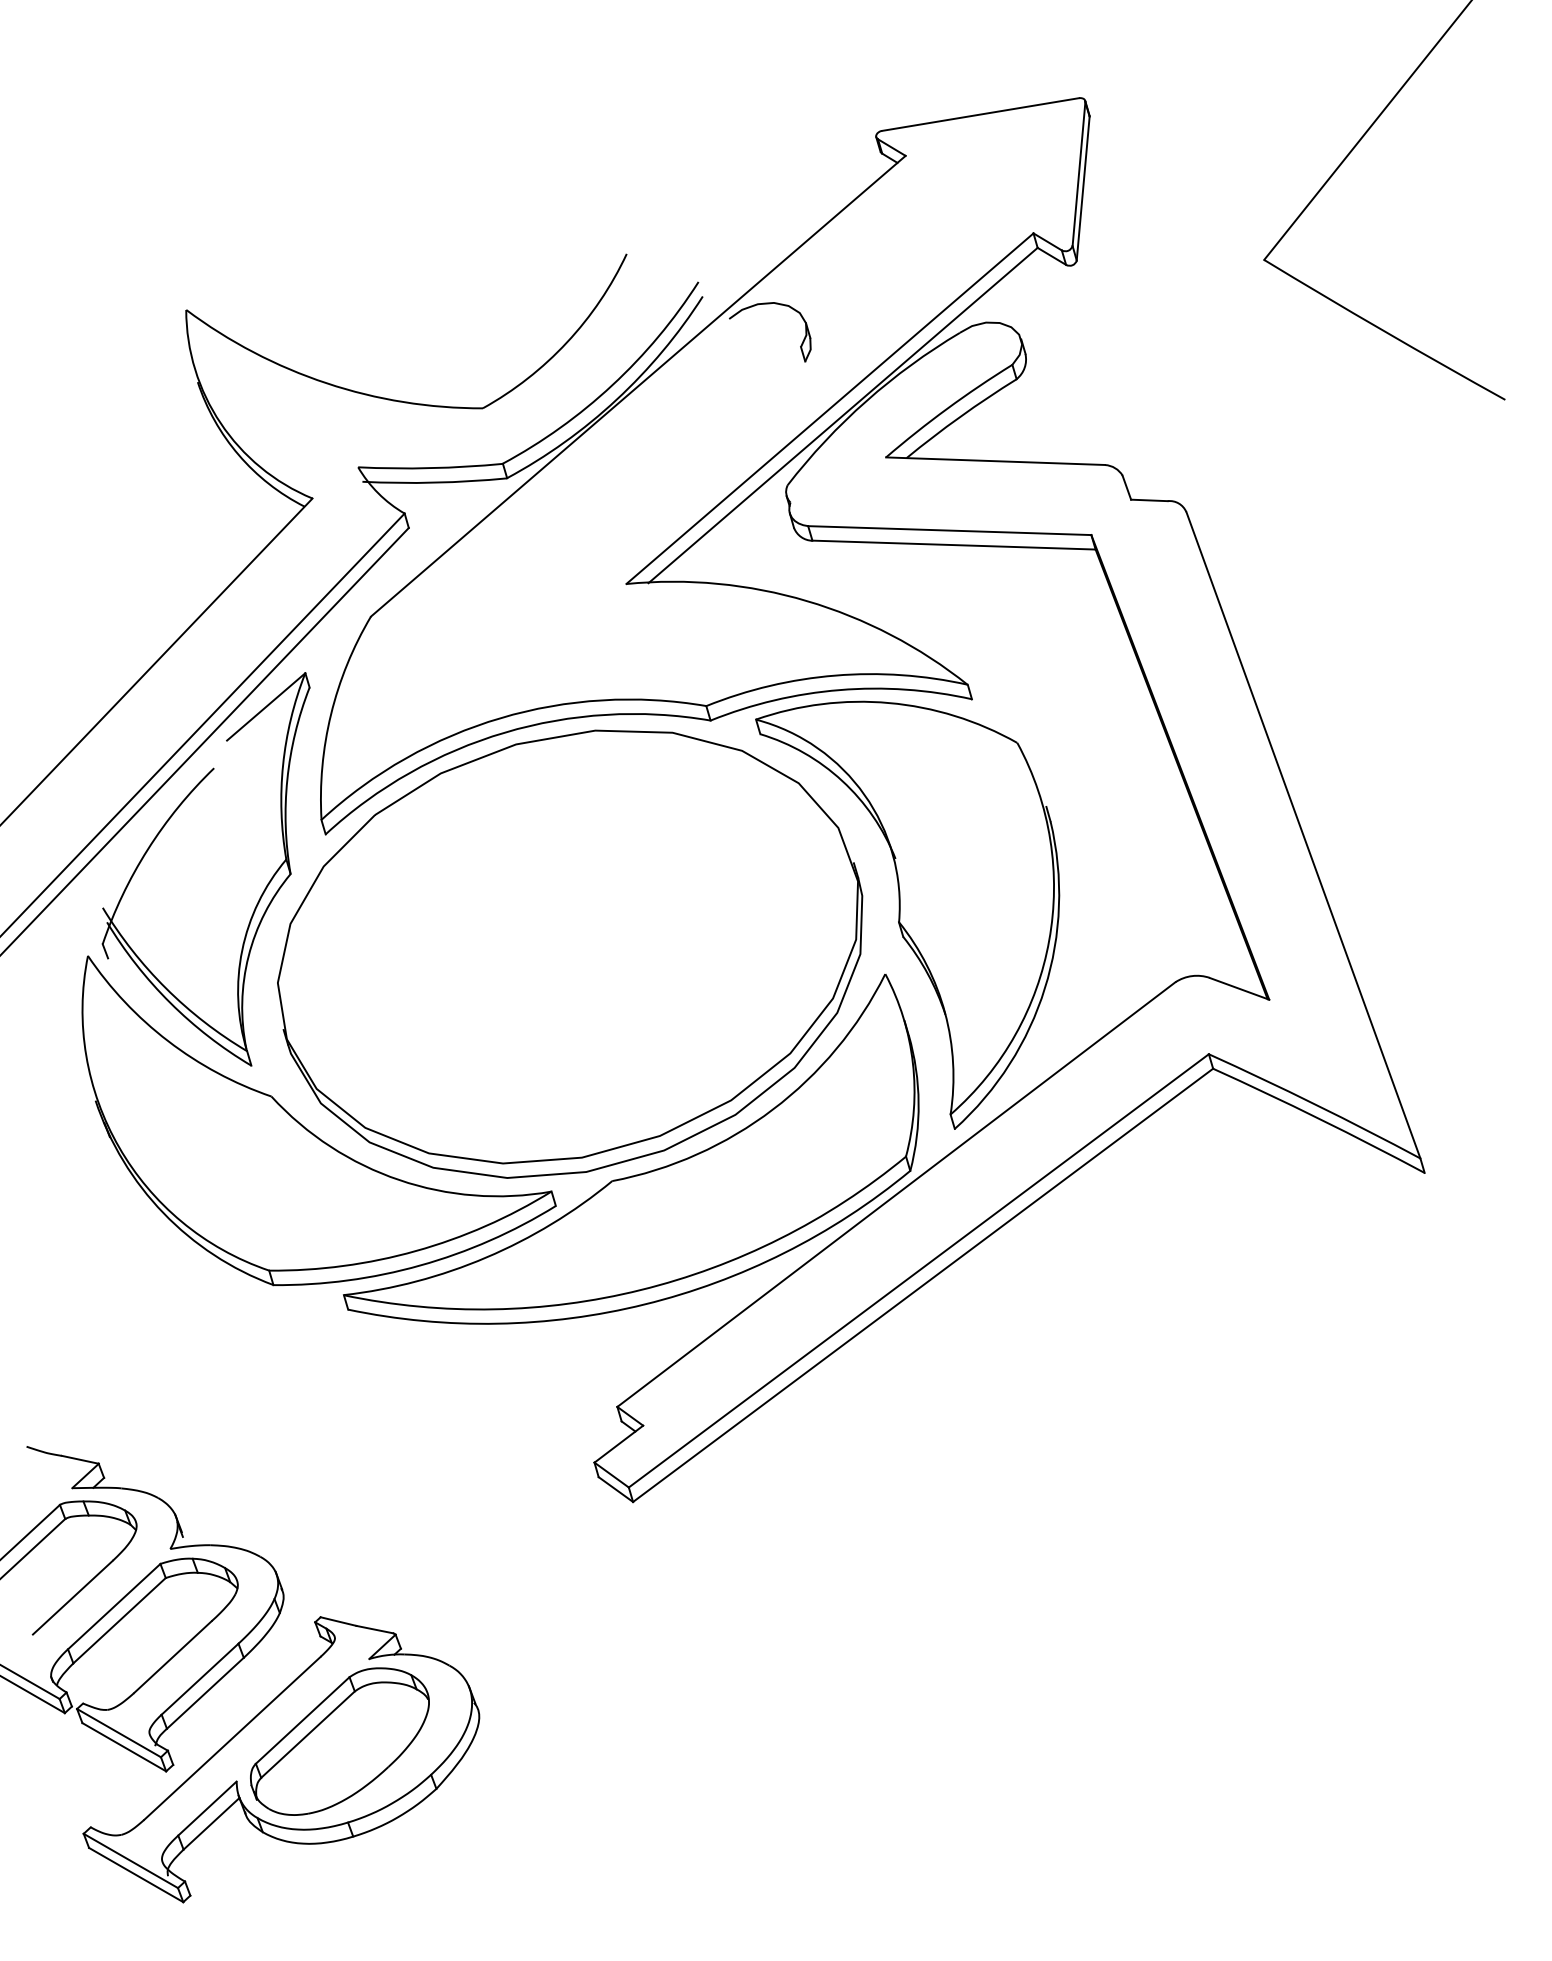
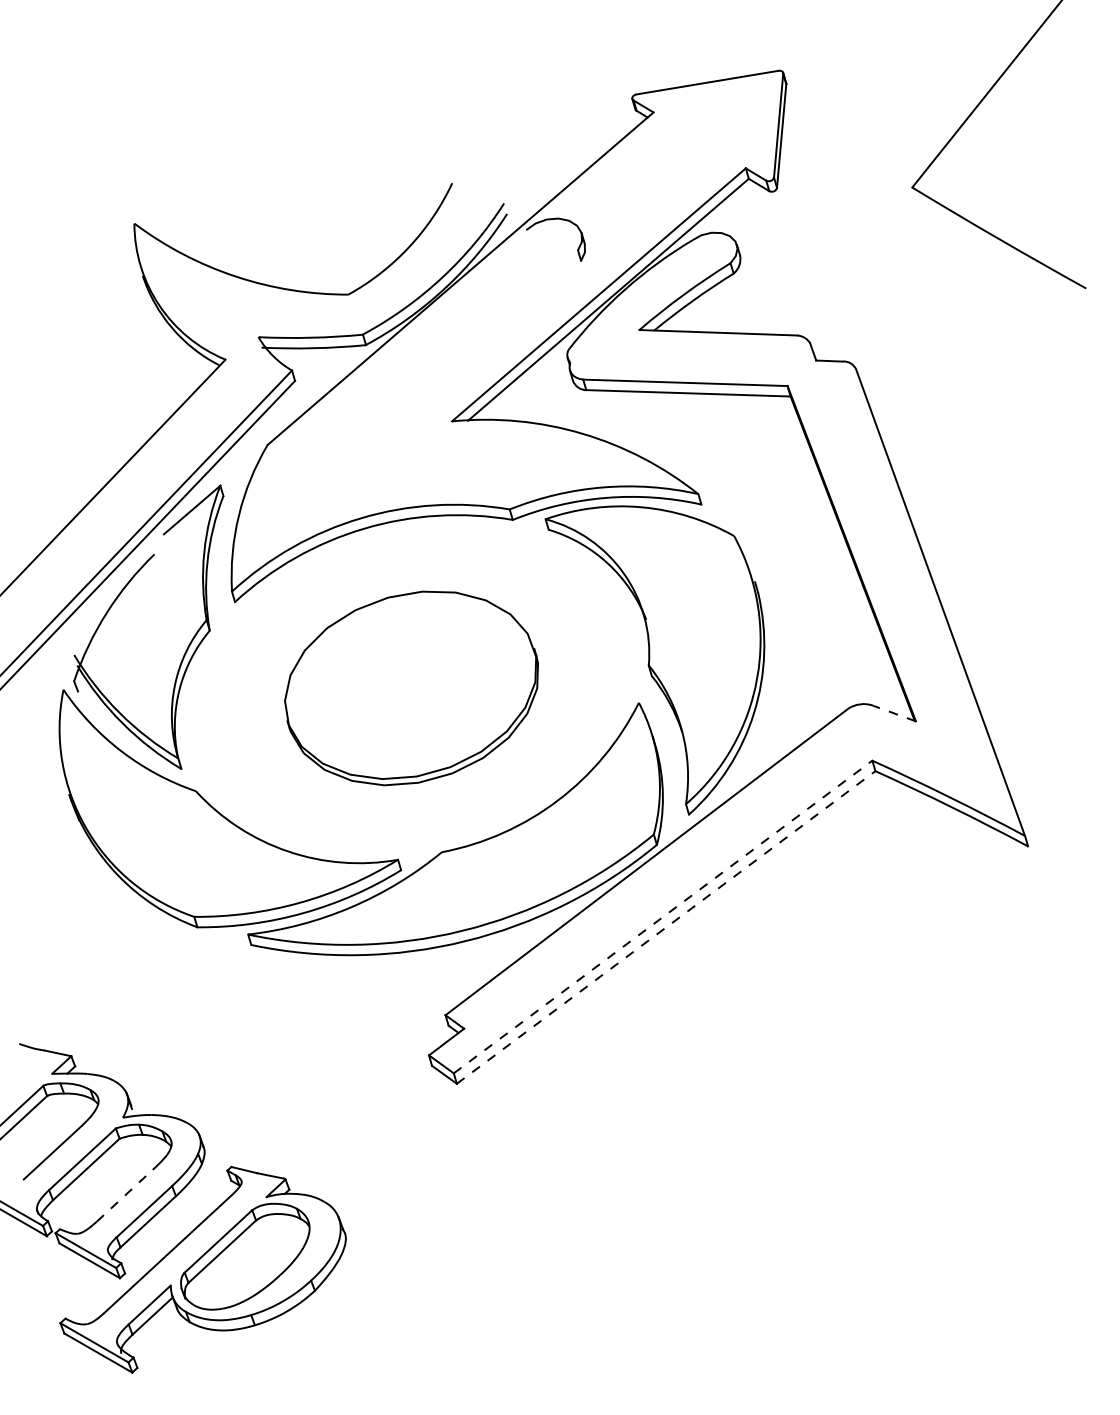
part: (570, 953) -> (411, 688), size x0.6
line: (1239, 988) -> (894, 713), solid -> dashed
line: (919, 1270) -> (663, 916), solid -> dashed
line: (923, 1285) -> (666, 927), solid -> dashed
line: (172, 1657) -> (124, 1196), solid -> dashed

